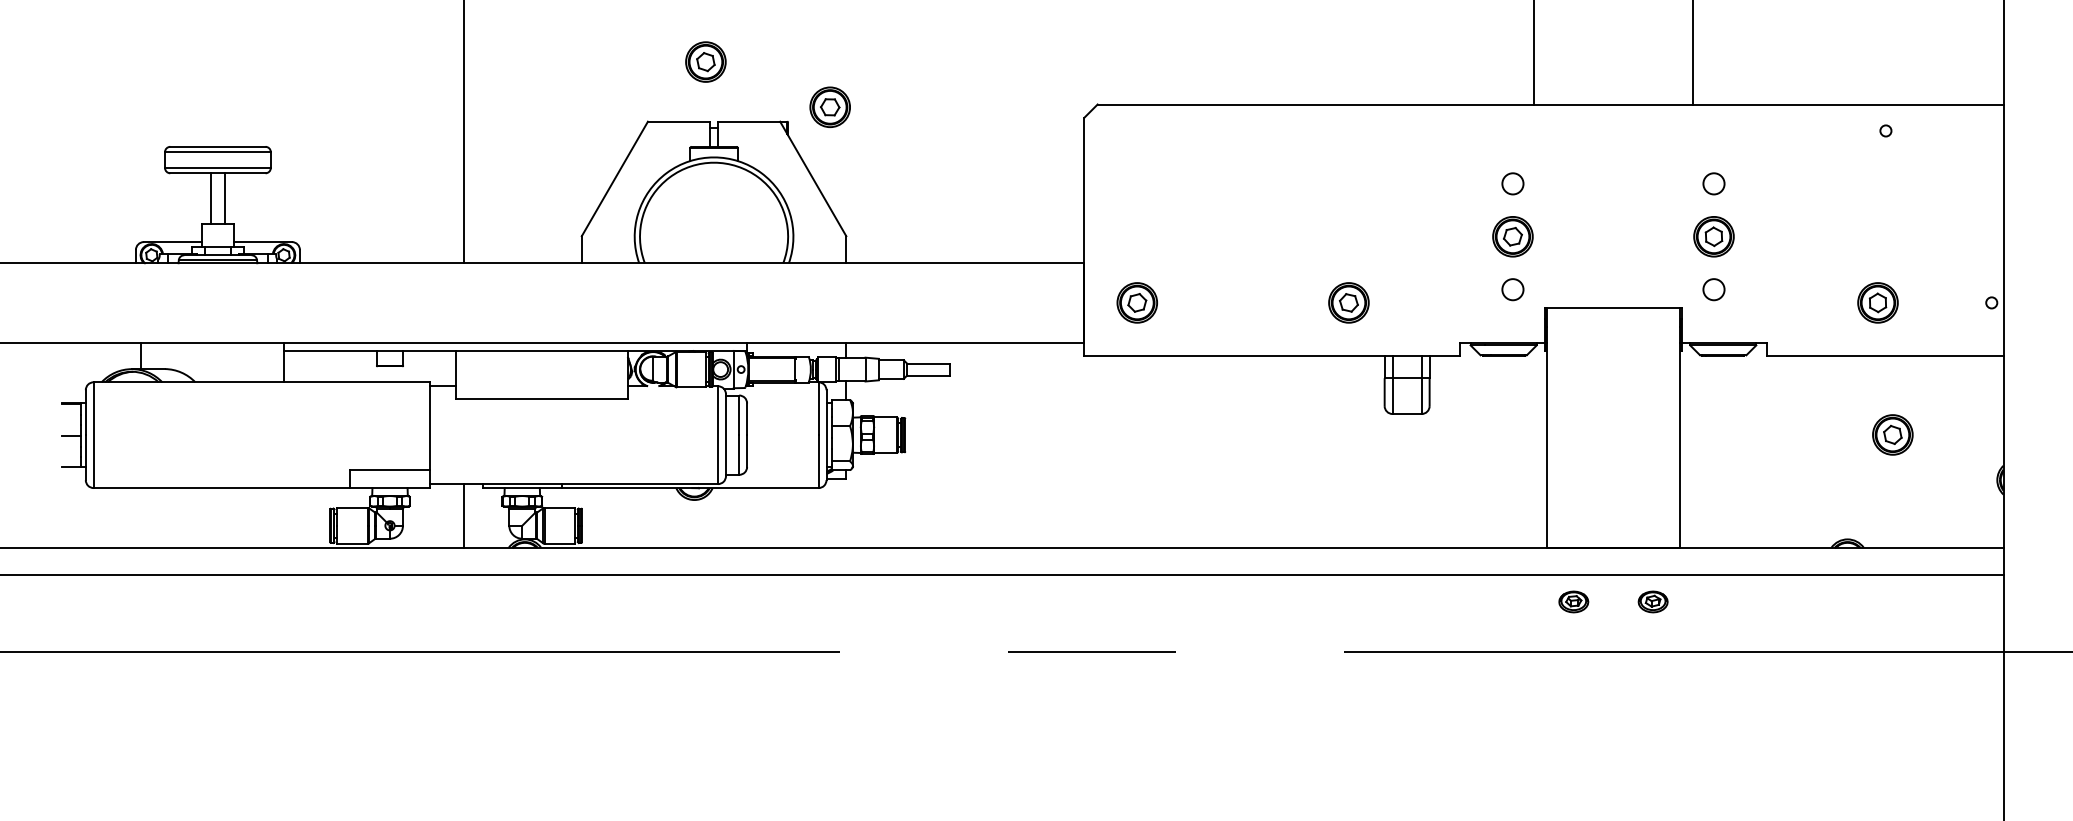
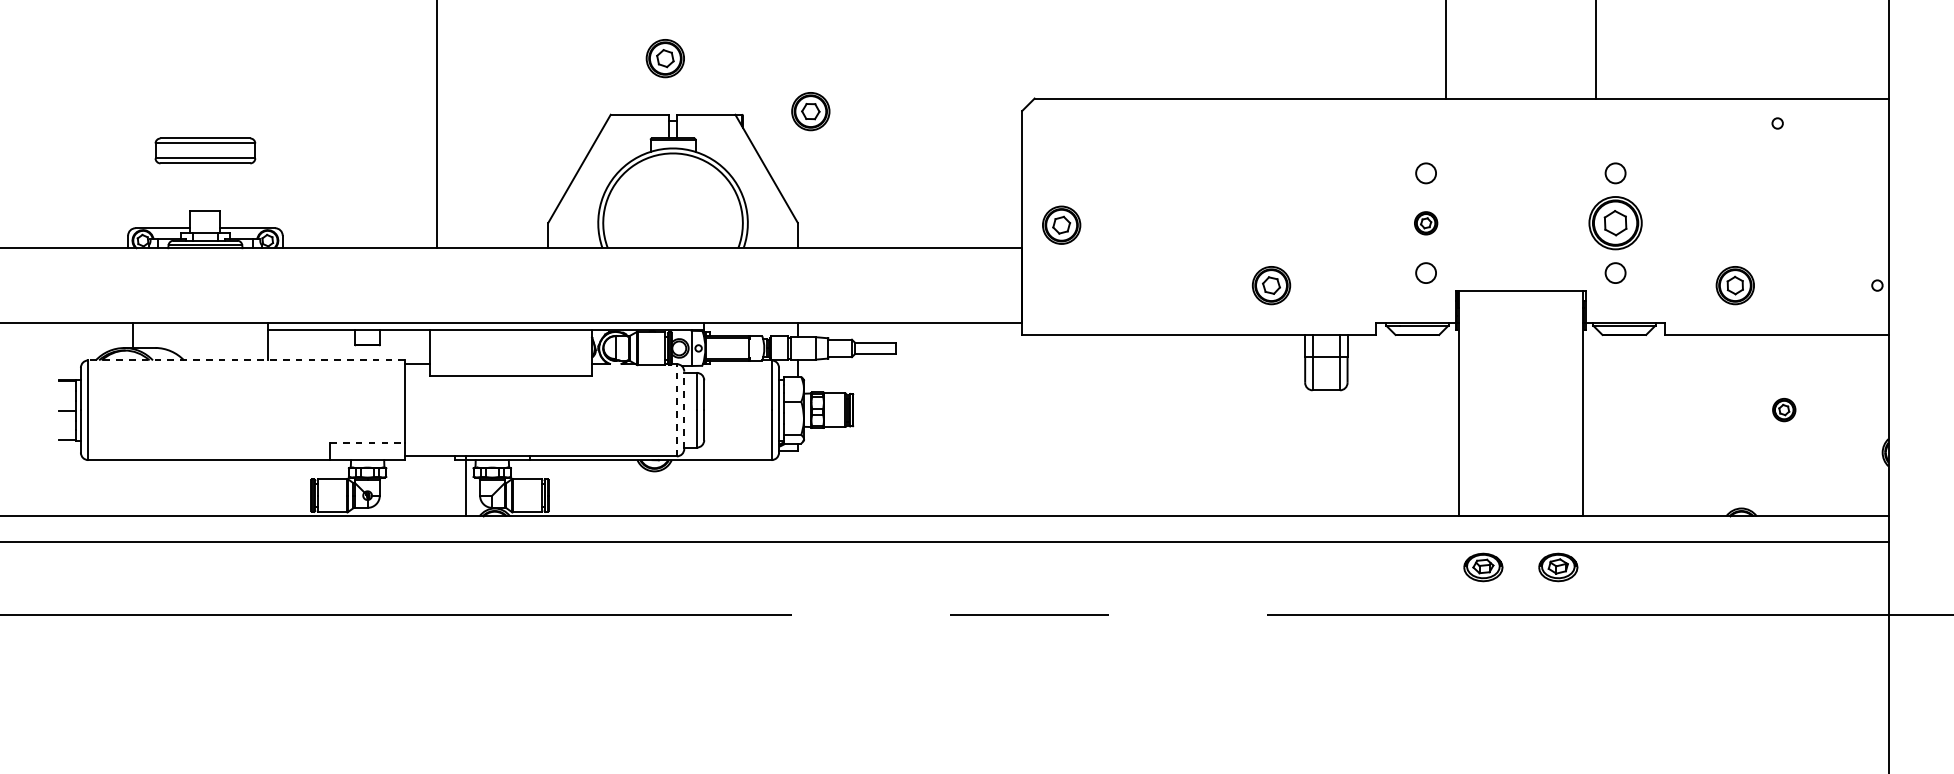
part: (829, 106) -> (810, 110), moved
line: (211, 198) -> (199, 187), removed
line: (224, 198) -> (211, 187), removed
part: (1512, 236) -> (1425, 222), size x0.6
part: (1713, 236) -> (1615, 222), size x1.4
part: (1136, 302) -> (1060, 224), moved
part: (1877, 302) -> (1734, 285), moved
line: (261, 382) -> (246, 360), solid -> dashed
line: (725, 434) -> (683, 409), solid -> dashed
part: (1892, 434) -> (1783, 409), size x0.6
line: (718, 435) -> (677, 410), solid -> dashed
line: (390, 470) -> (368, 443), solid -> dashed
line: (464, 515) -> (466, 485), moved
part: (1573, 601) -> (1483, 567), size x1.4
part: (1652, 601) -> (1557, 567), size x1.4

